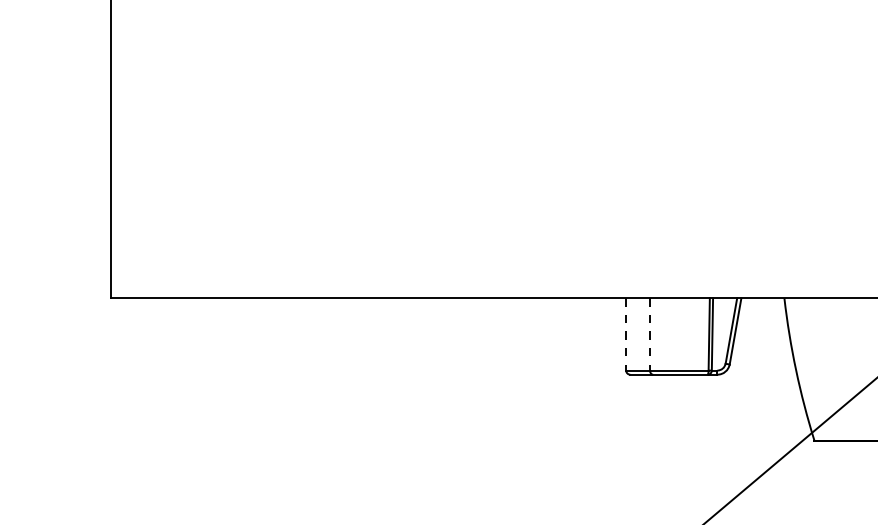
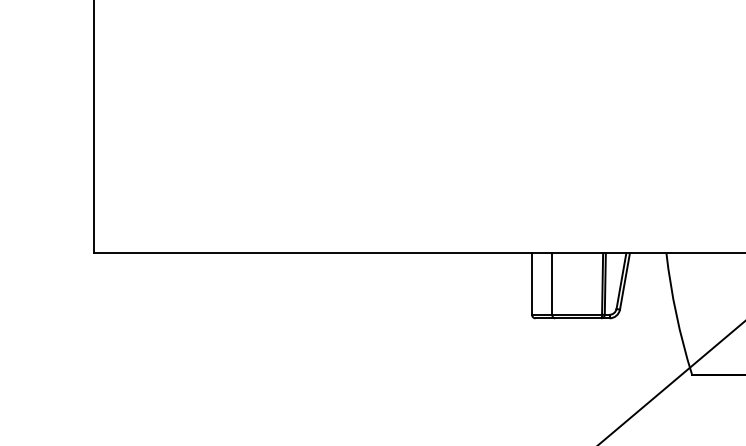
line: (626, 334) -> (532, 284), dashed -> solid
line: (650, 334) -> (552, 284), dashed -> solid

